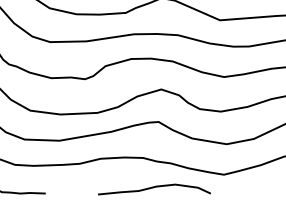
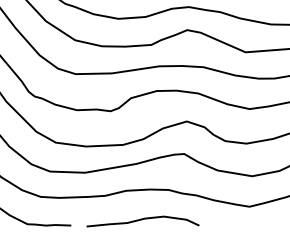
curve: (153, 188) -> (142, 220), moved

